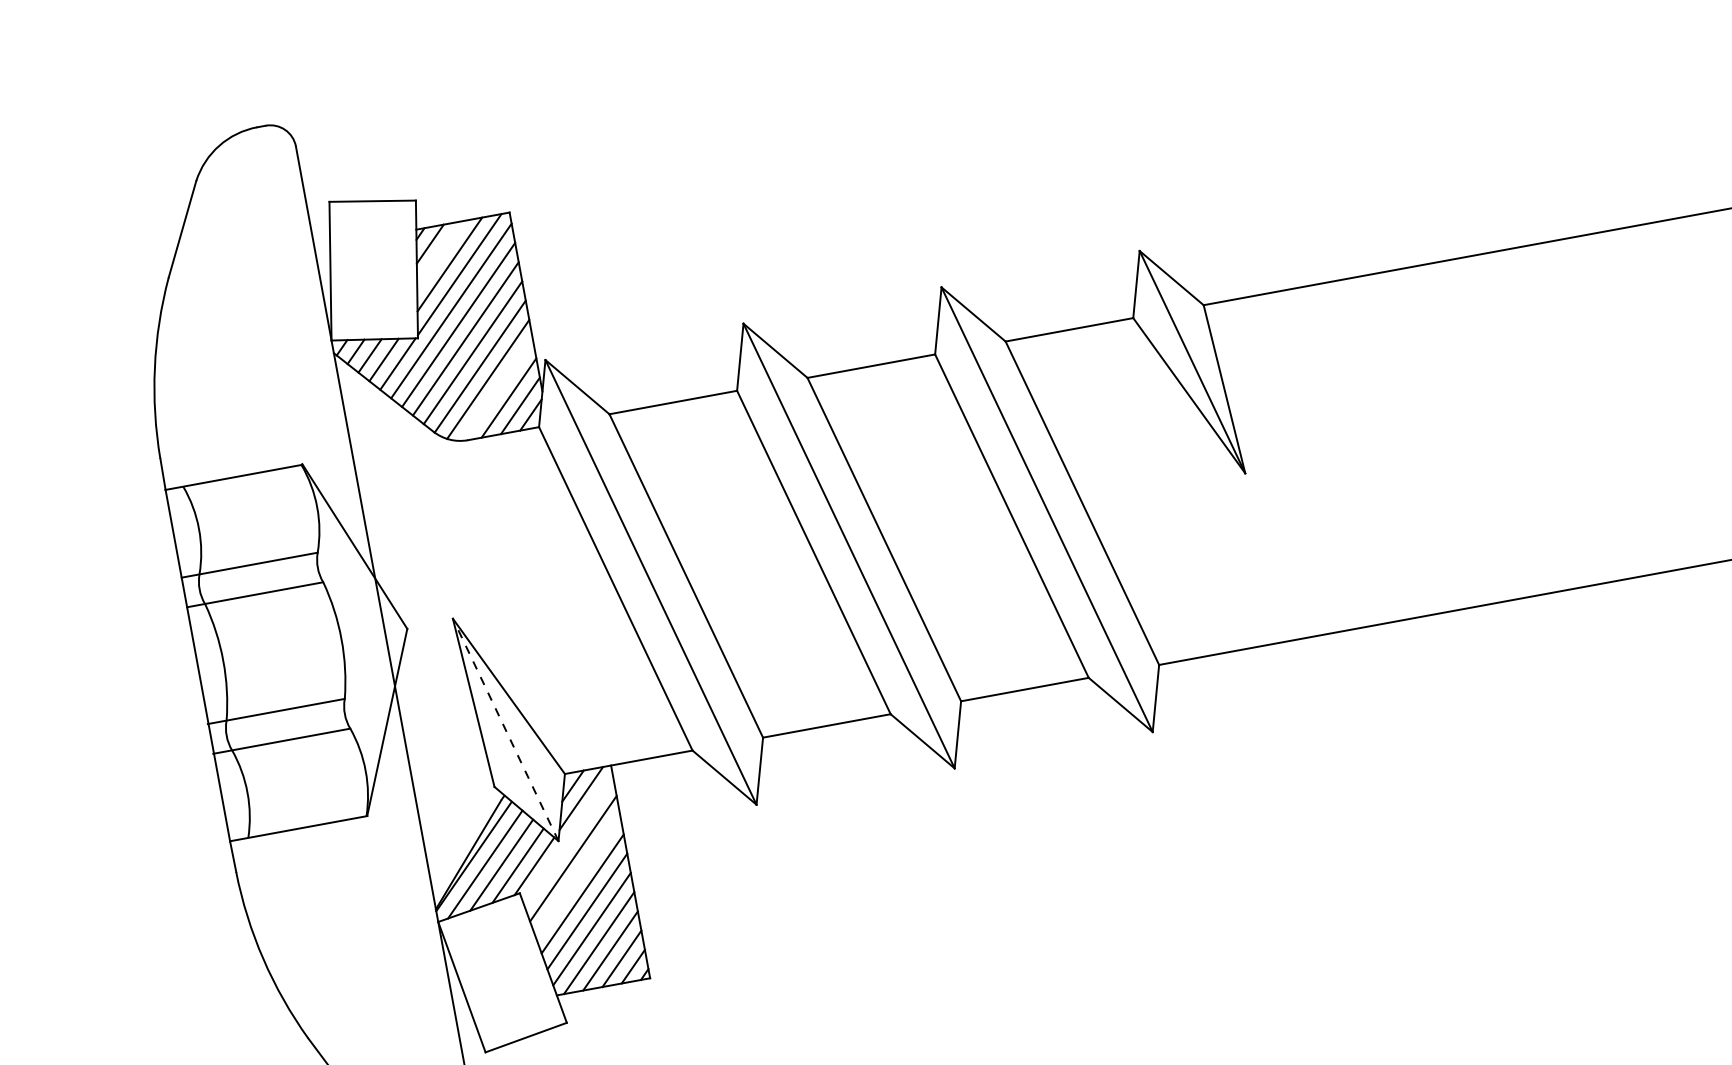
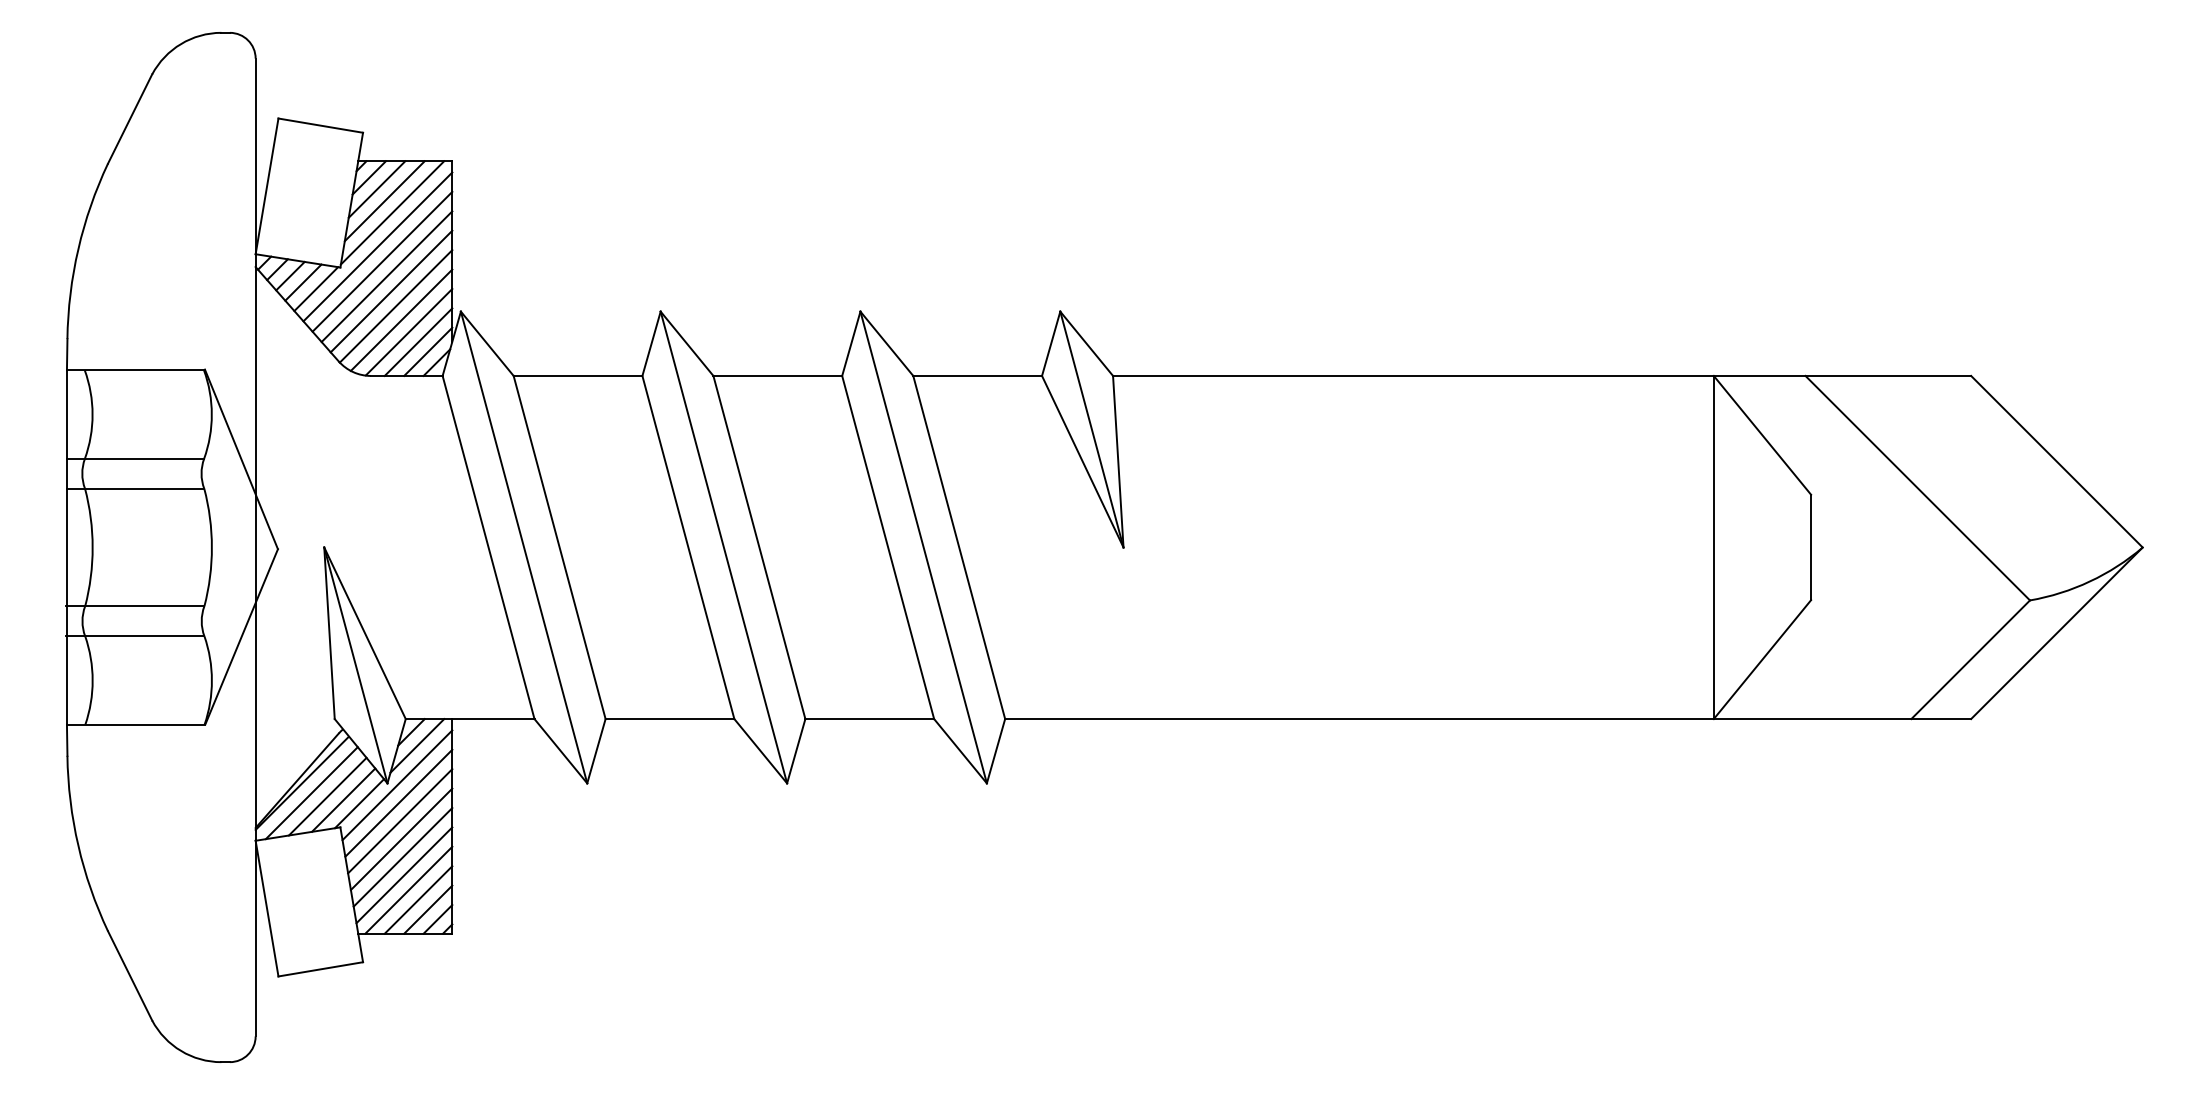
line: (439, 254) -> (376, 189), added
line: (497, 389) -> (408, 331), added
line: (505, 729) -> (355, 664), dashed -> solid
line: (568, 841) -> (397, 785), added
line: (578, 876) -> (400, 821), added

